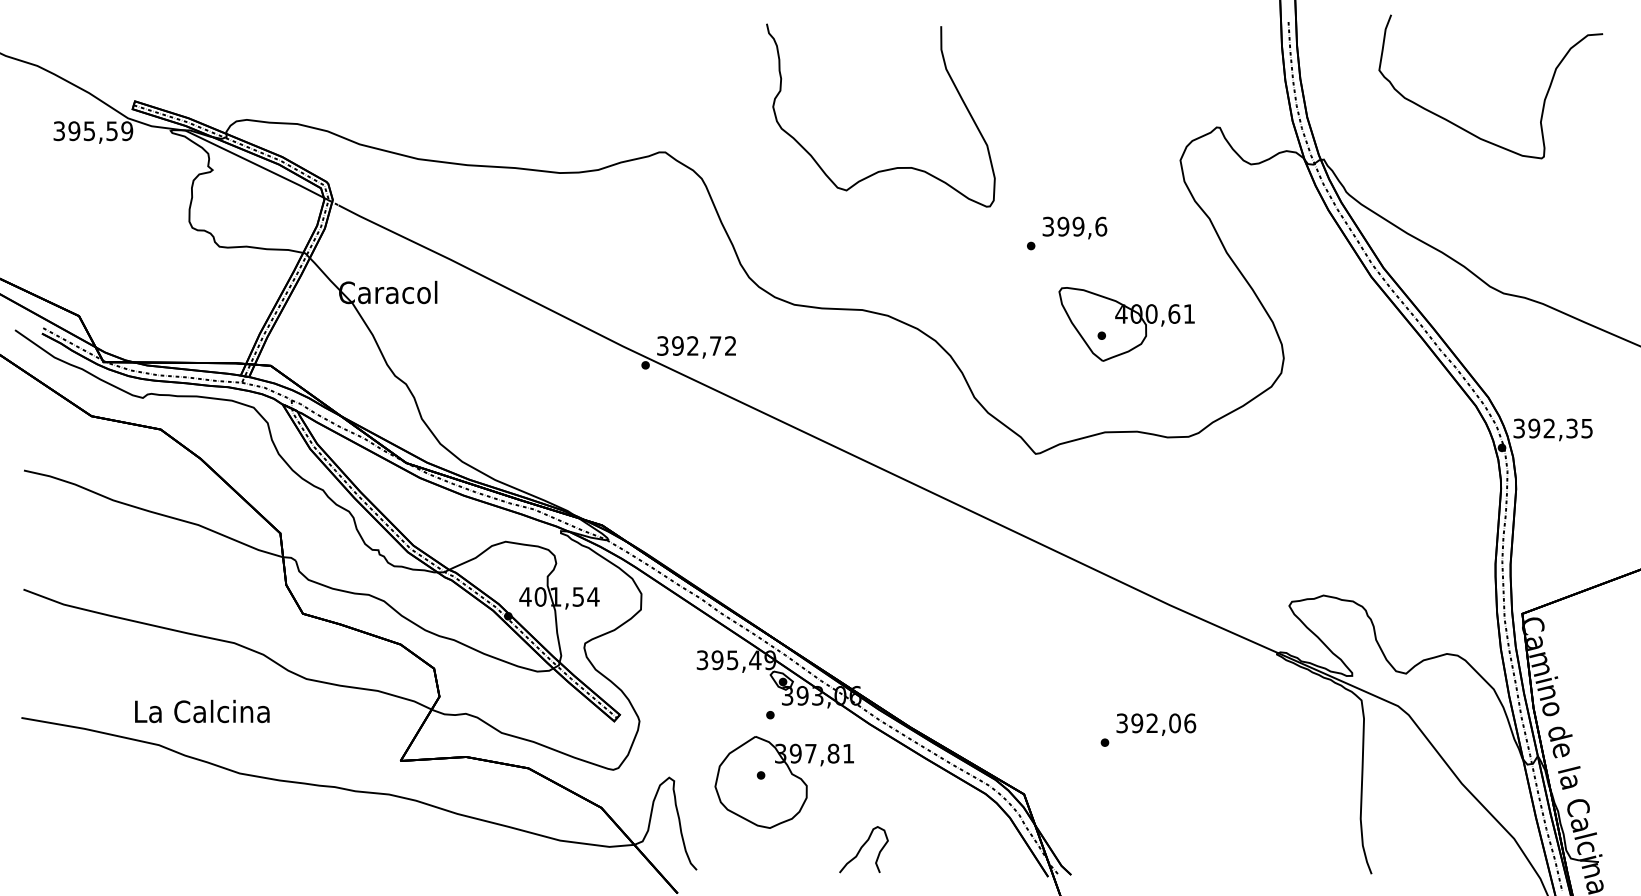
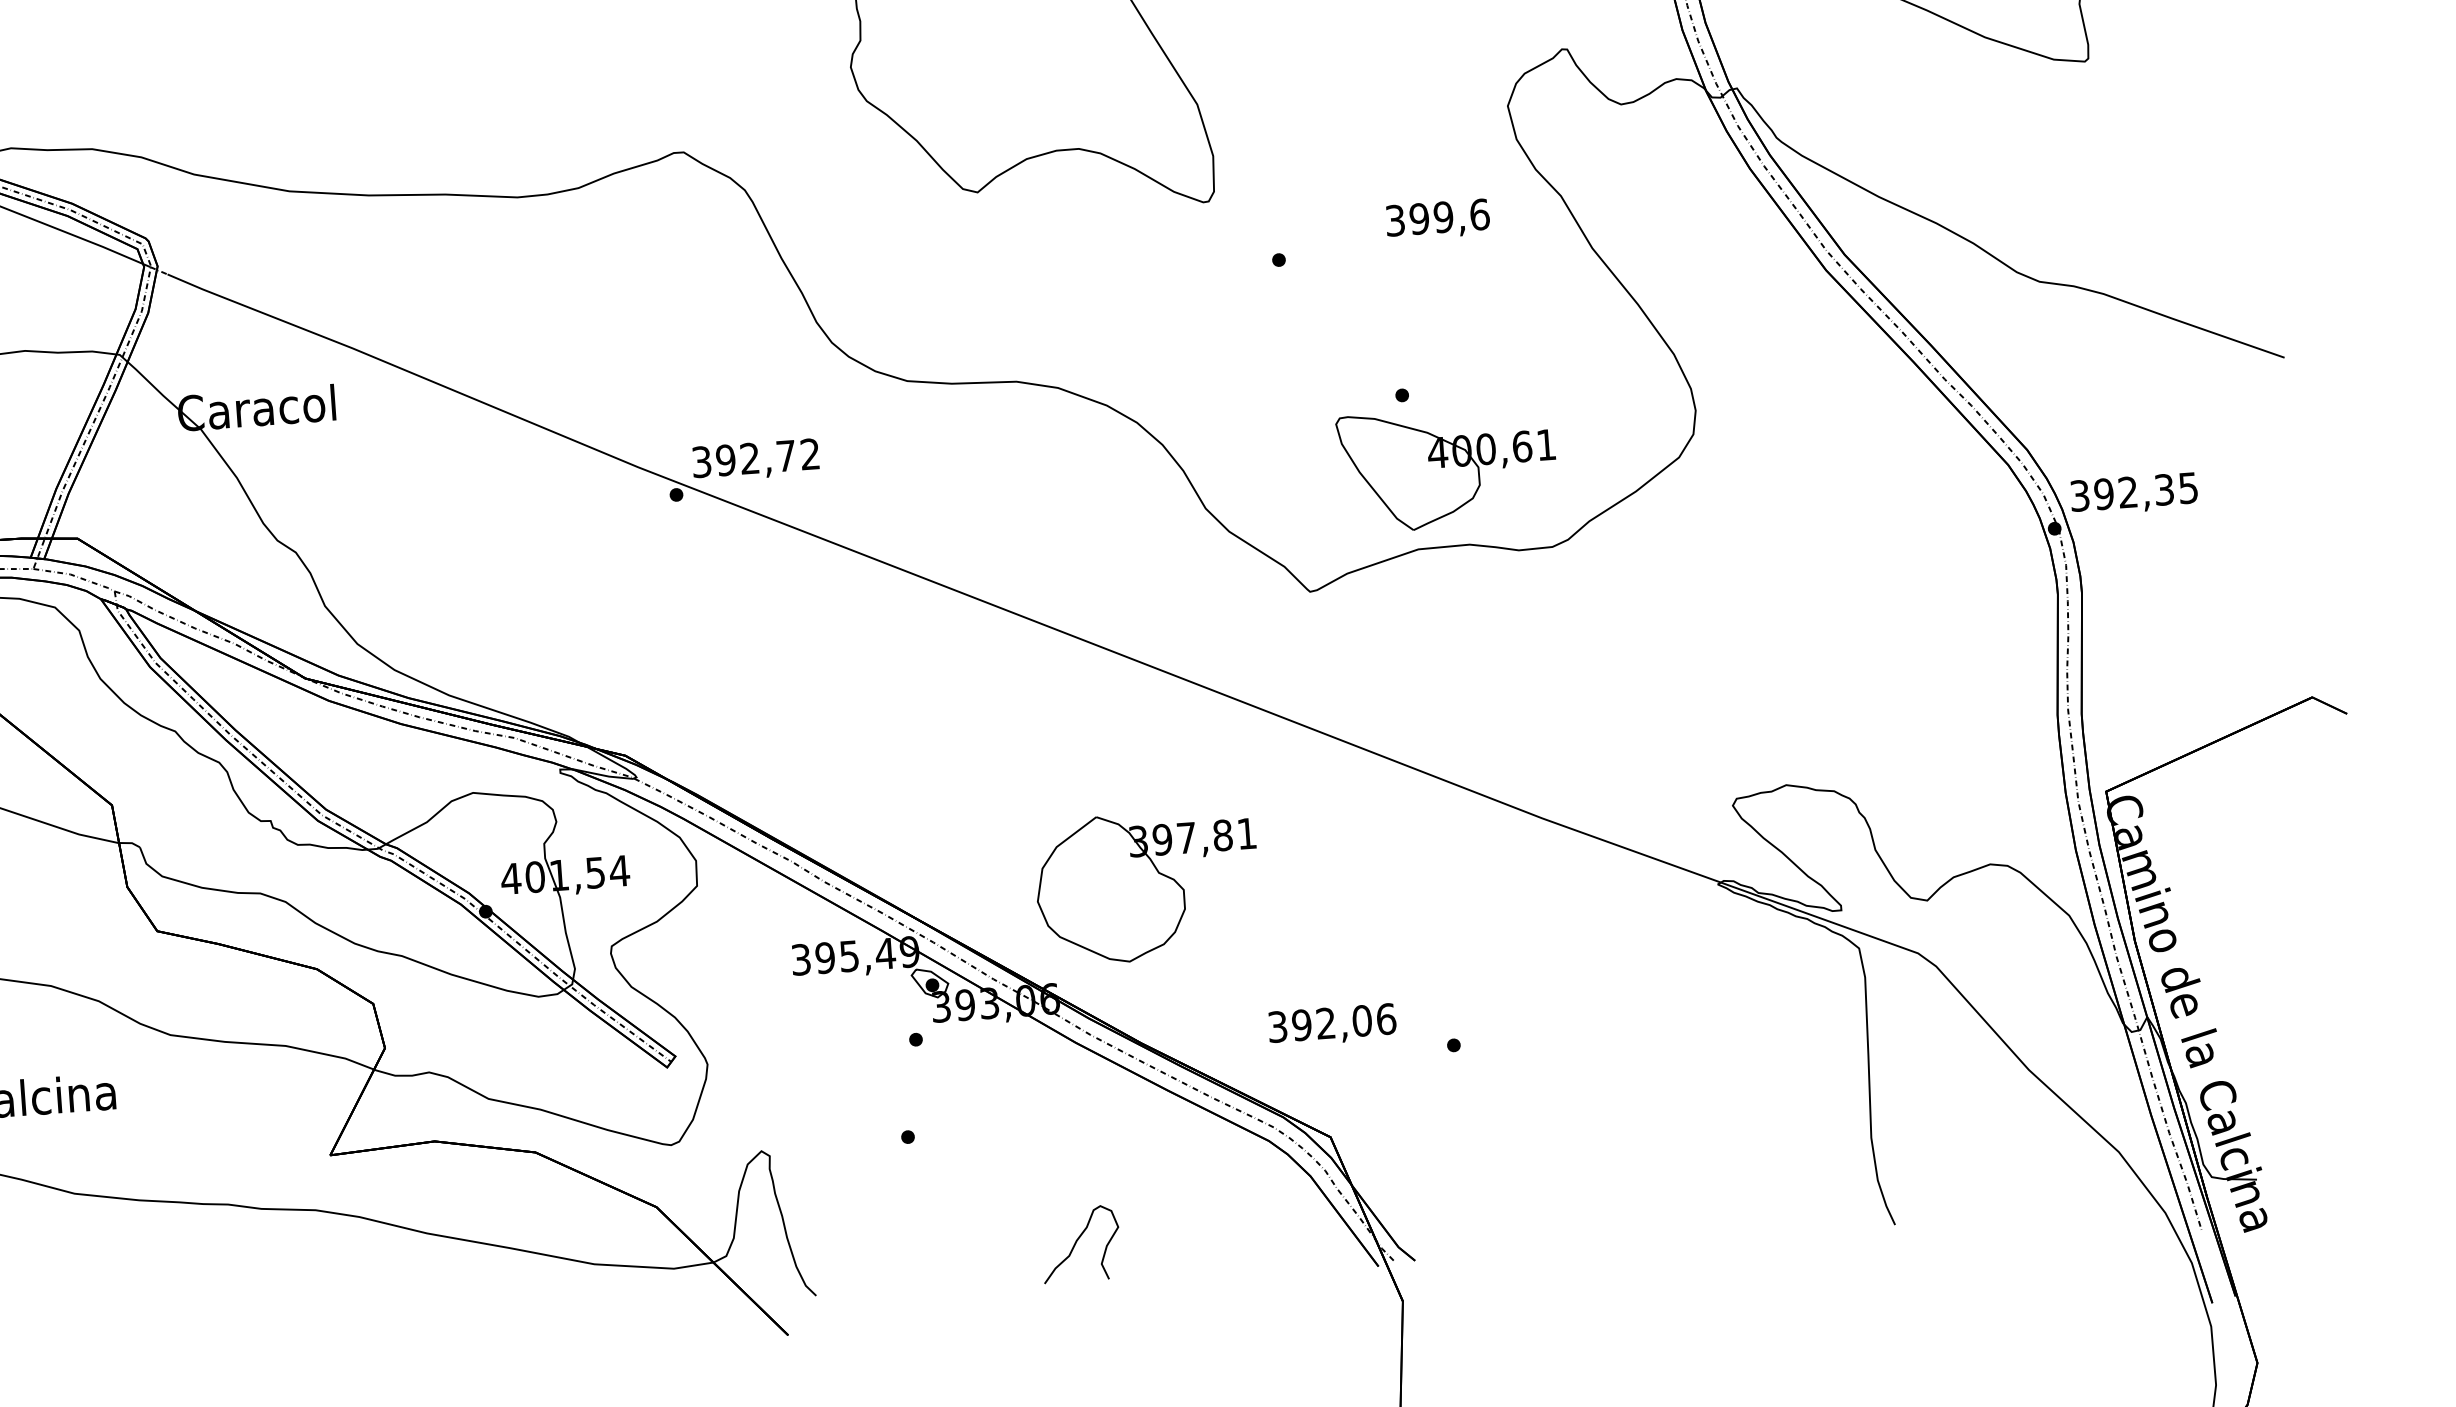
text: (1074, 227) -> (1437, 218), moved
part: (1126, 324) -> (1447, 468), moved
text: (1156, 724) -> (1332, 1024), moved
part: (783, 782) -> (1146, 887), moved

